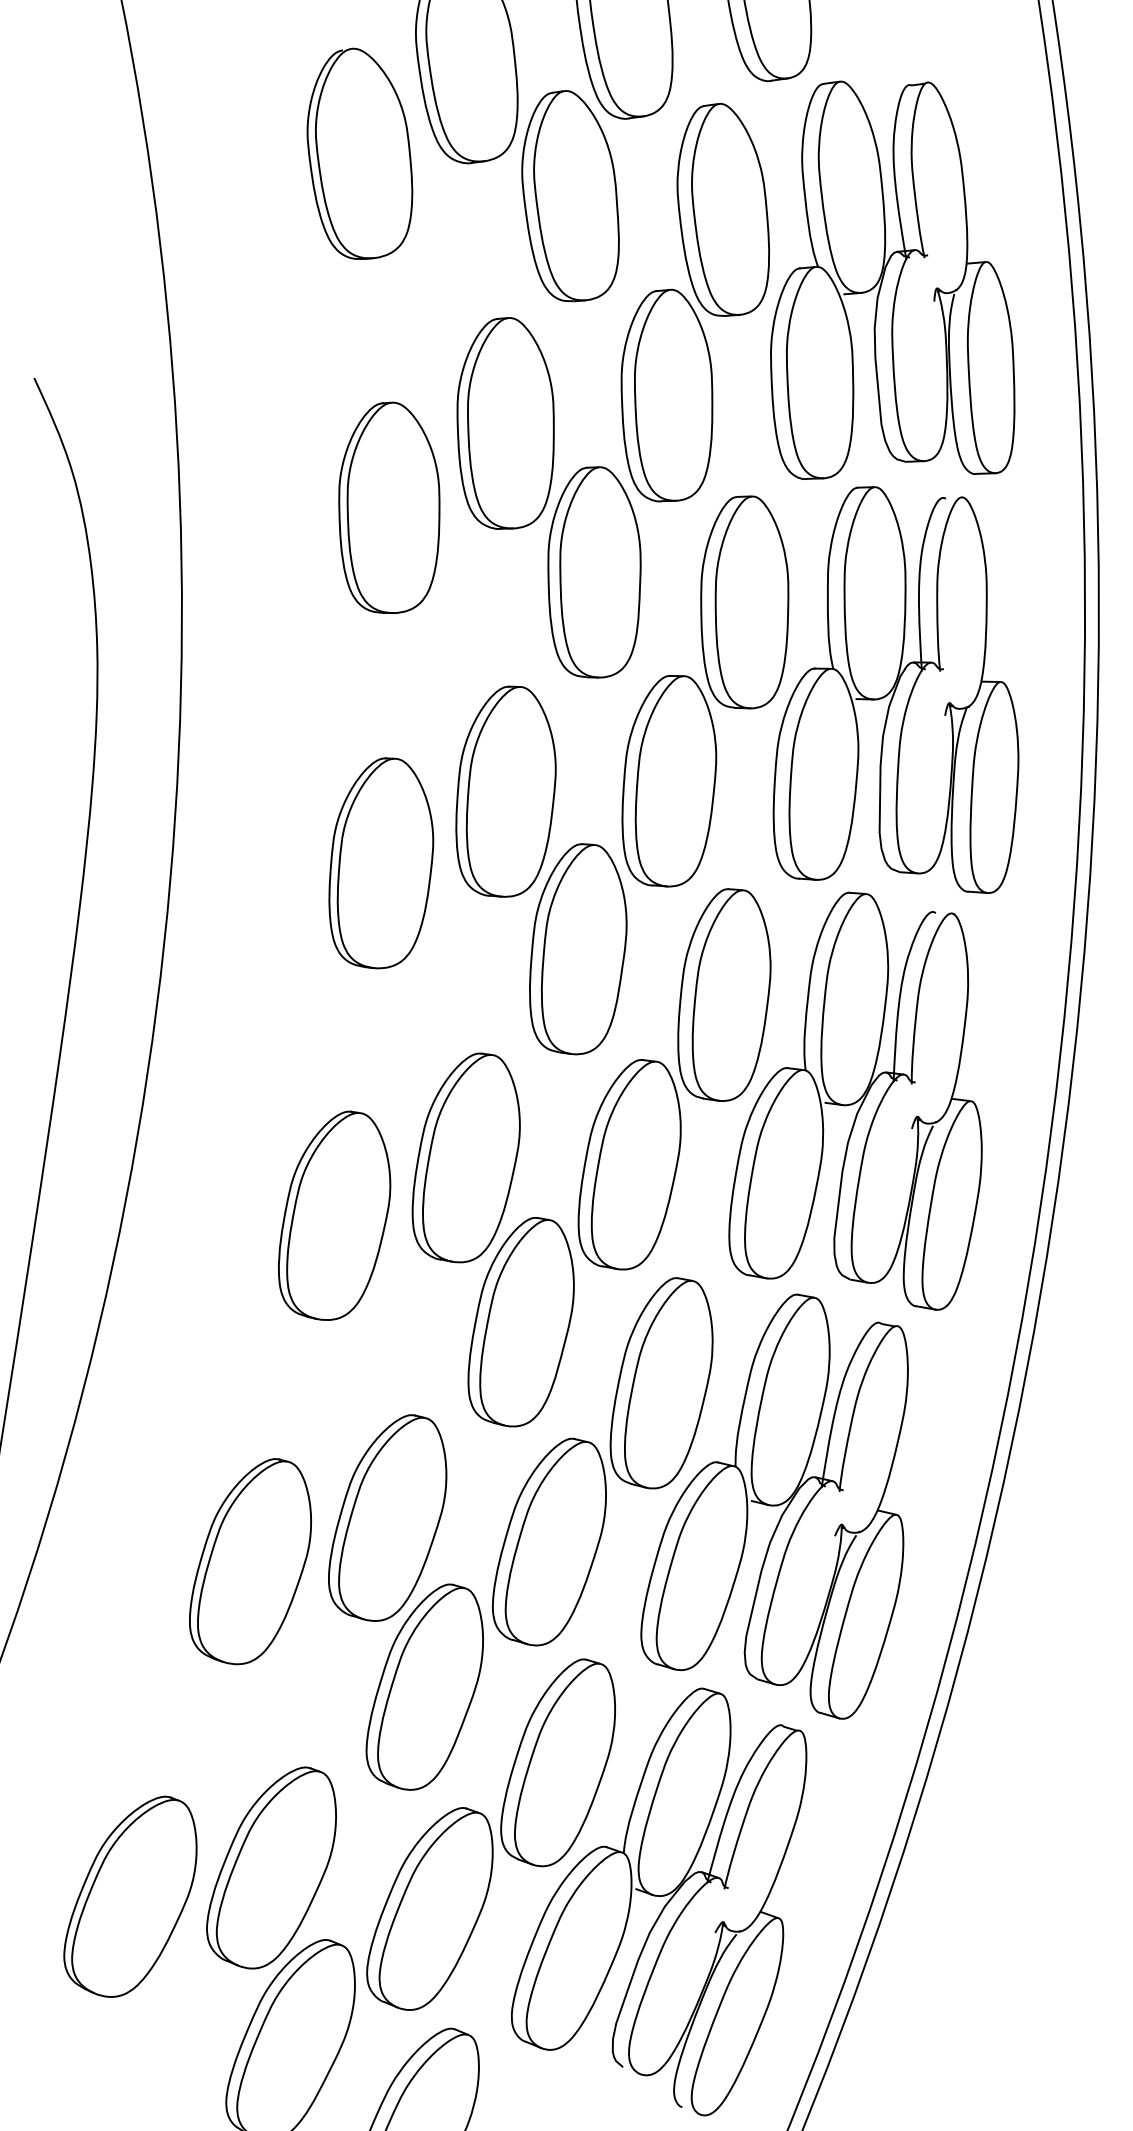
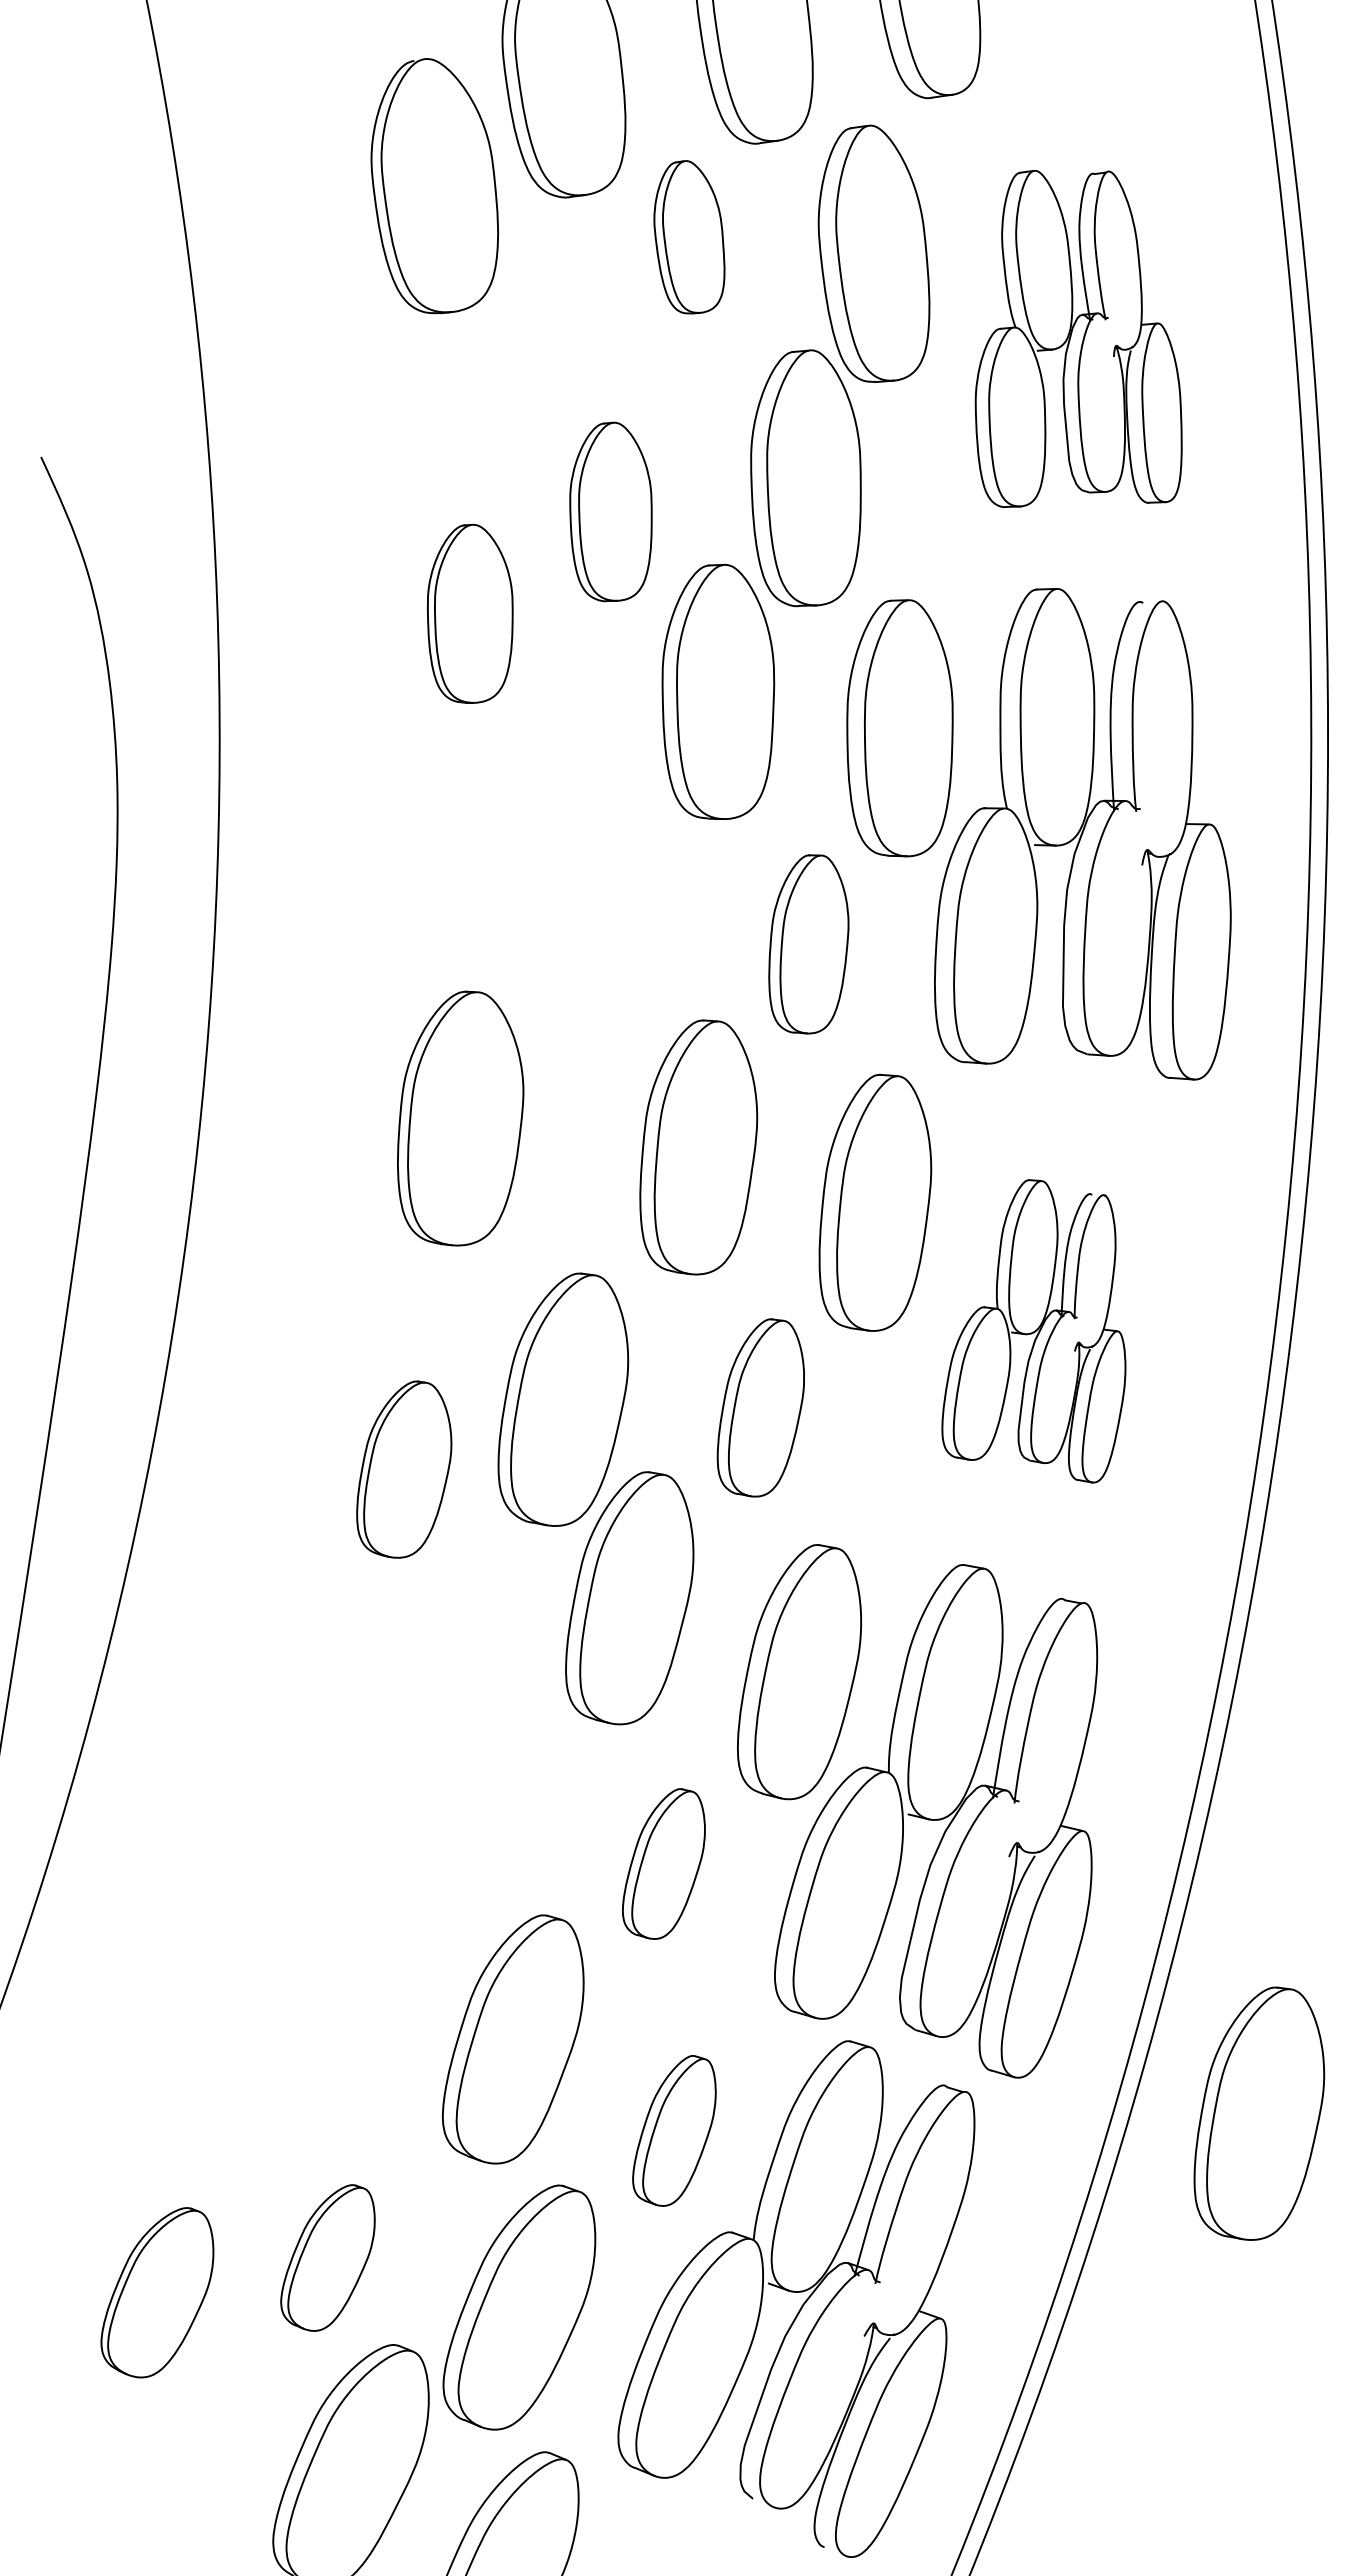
part: (570, 196) -> (689, 237), size x0.6
part: (892, 279) -> (1078, 338), size x0.7
part: (505, 423) -> (610, 511), size x0.7
part: (388, 507) -> (469, 613), size x0.7
part: (669, 781) -> (808, 944), size x0.7
part: (506, 792) -> (611, 957), removed
part: (381, 863) -> (460, 1118), moved
part: (855, 1101) -> (1033, 1331), size x0.6
part: (629, 1164) -> (760, 1407), size x0.7
part: (334, 1215) -> (404, 1469), size x0.7
part: (387, 1517) -> (468, 1834), removed
part: (549, 1541) -> (663, 1863), size x0.6
part: (250, 1561) -> (302, 1887), removed
part: (1042, 1748) -> (1259, 2113), added
part: (558, 1762) -> (674, 2130), size x0.6
part: (271, 1867) -> (327, 2257), size x0.6
part: (130, 1896) -> (157, 2292), size x0.7

